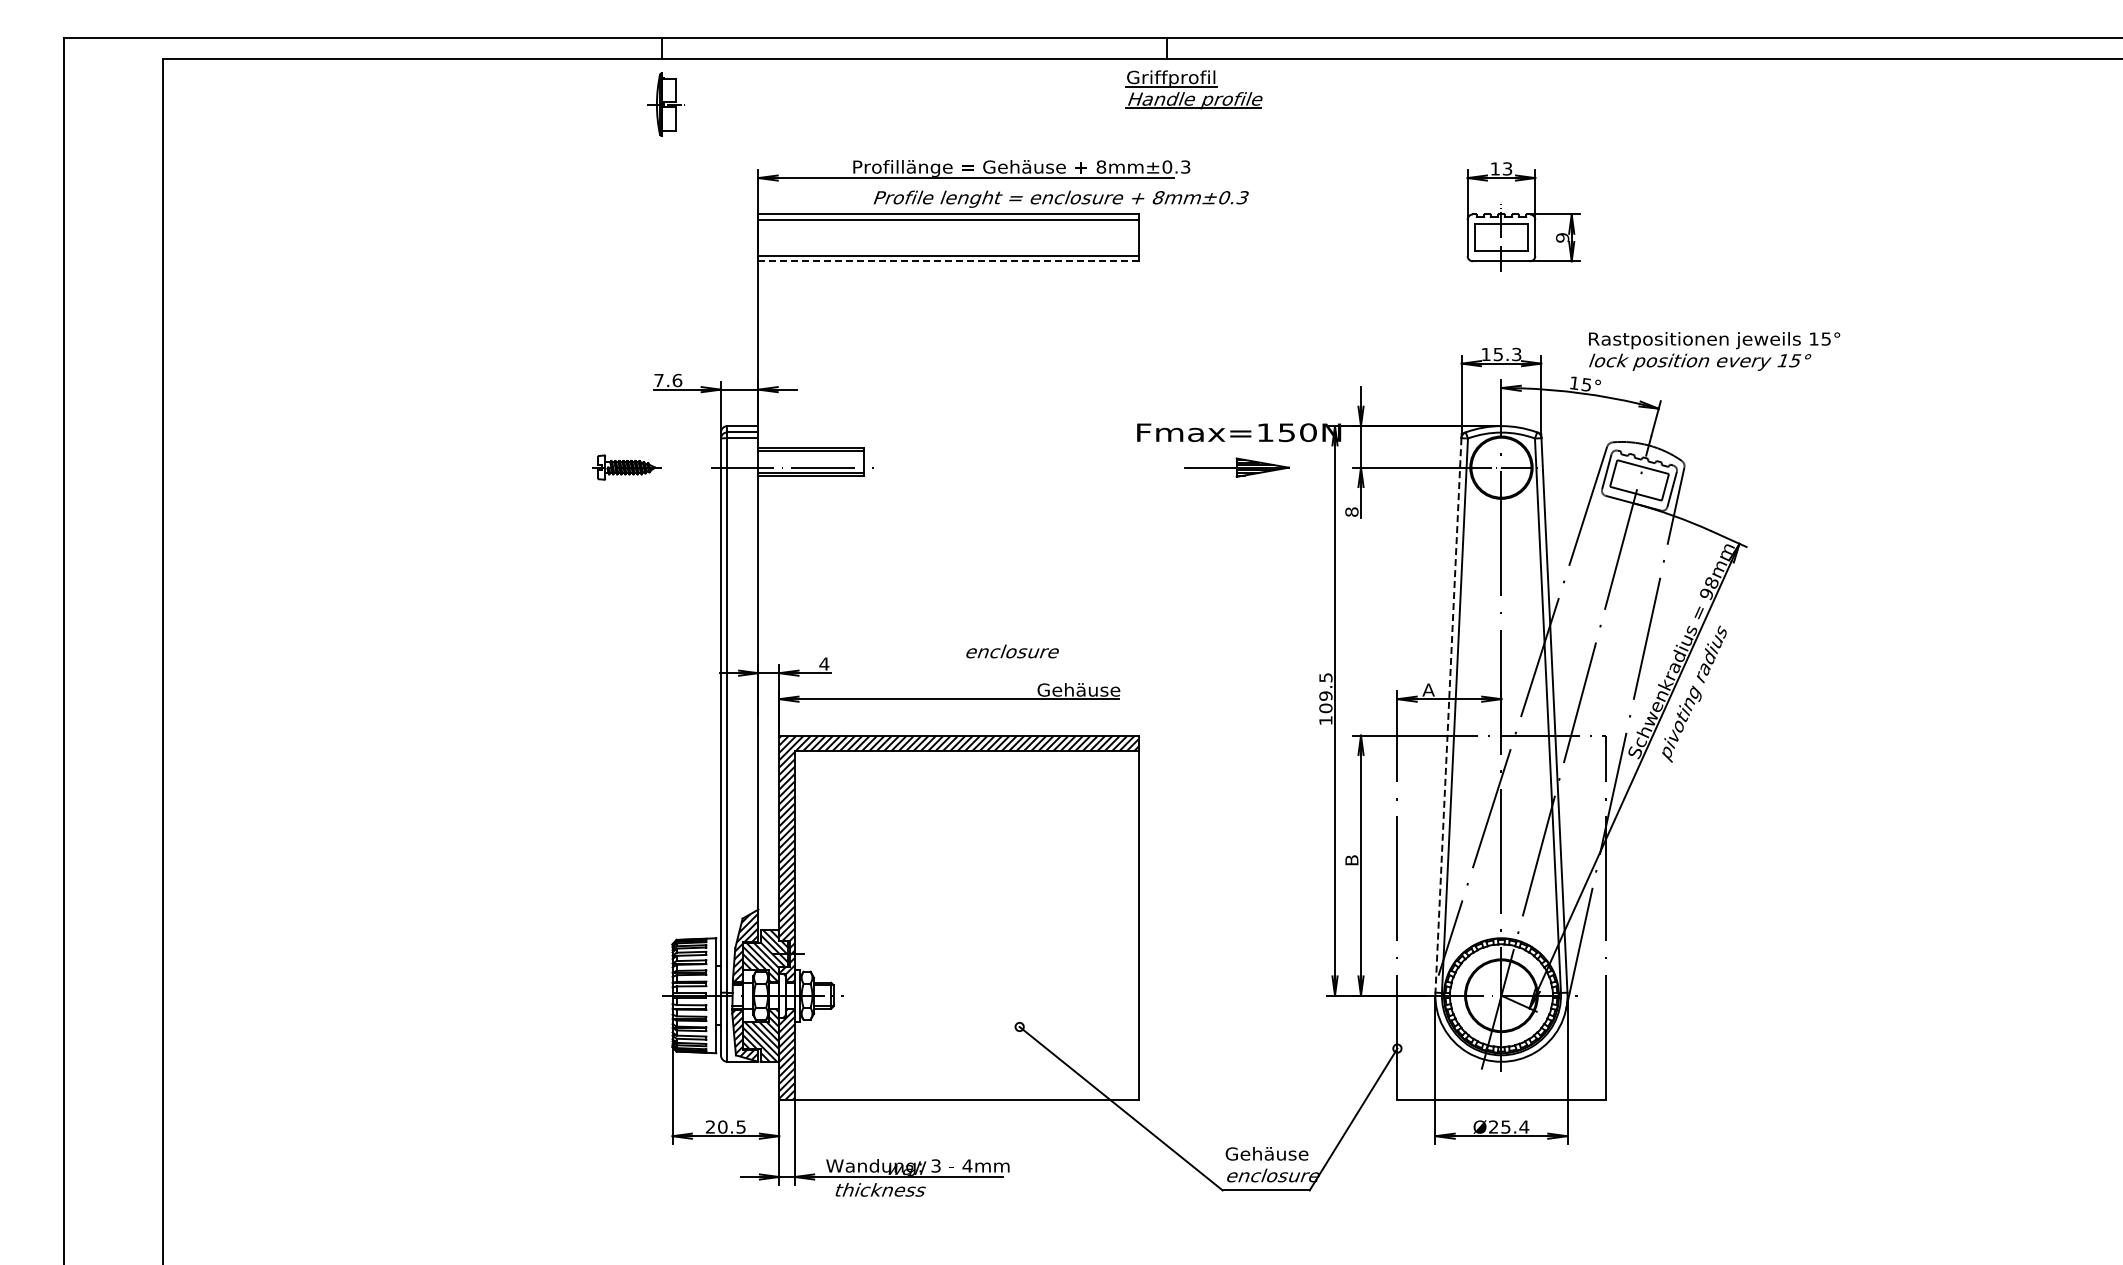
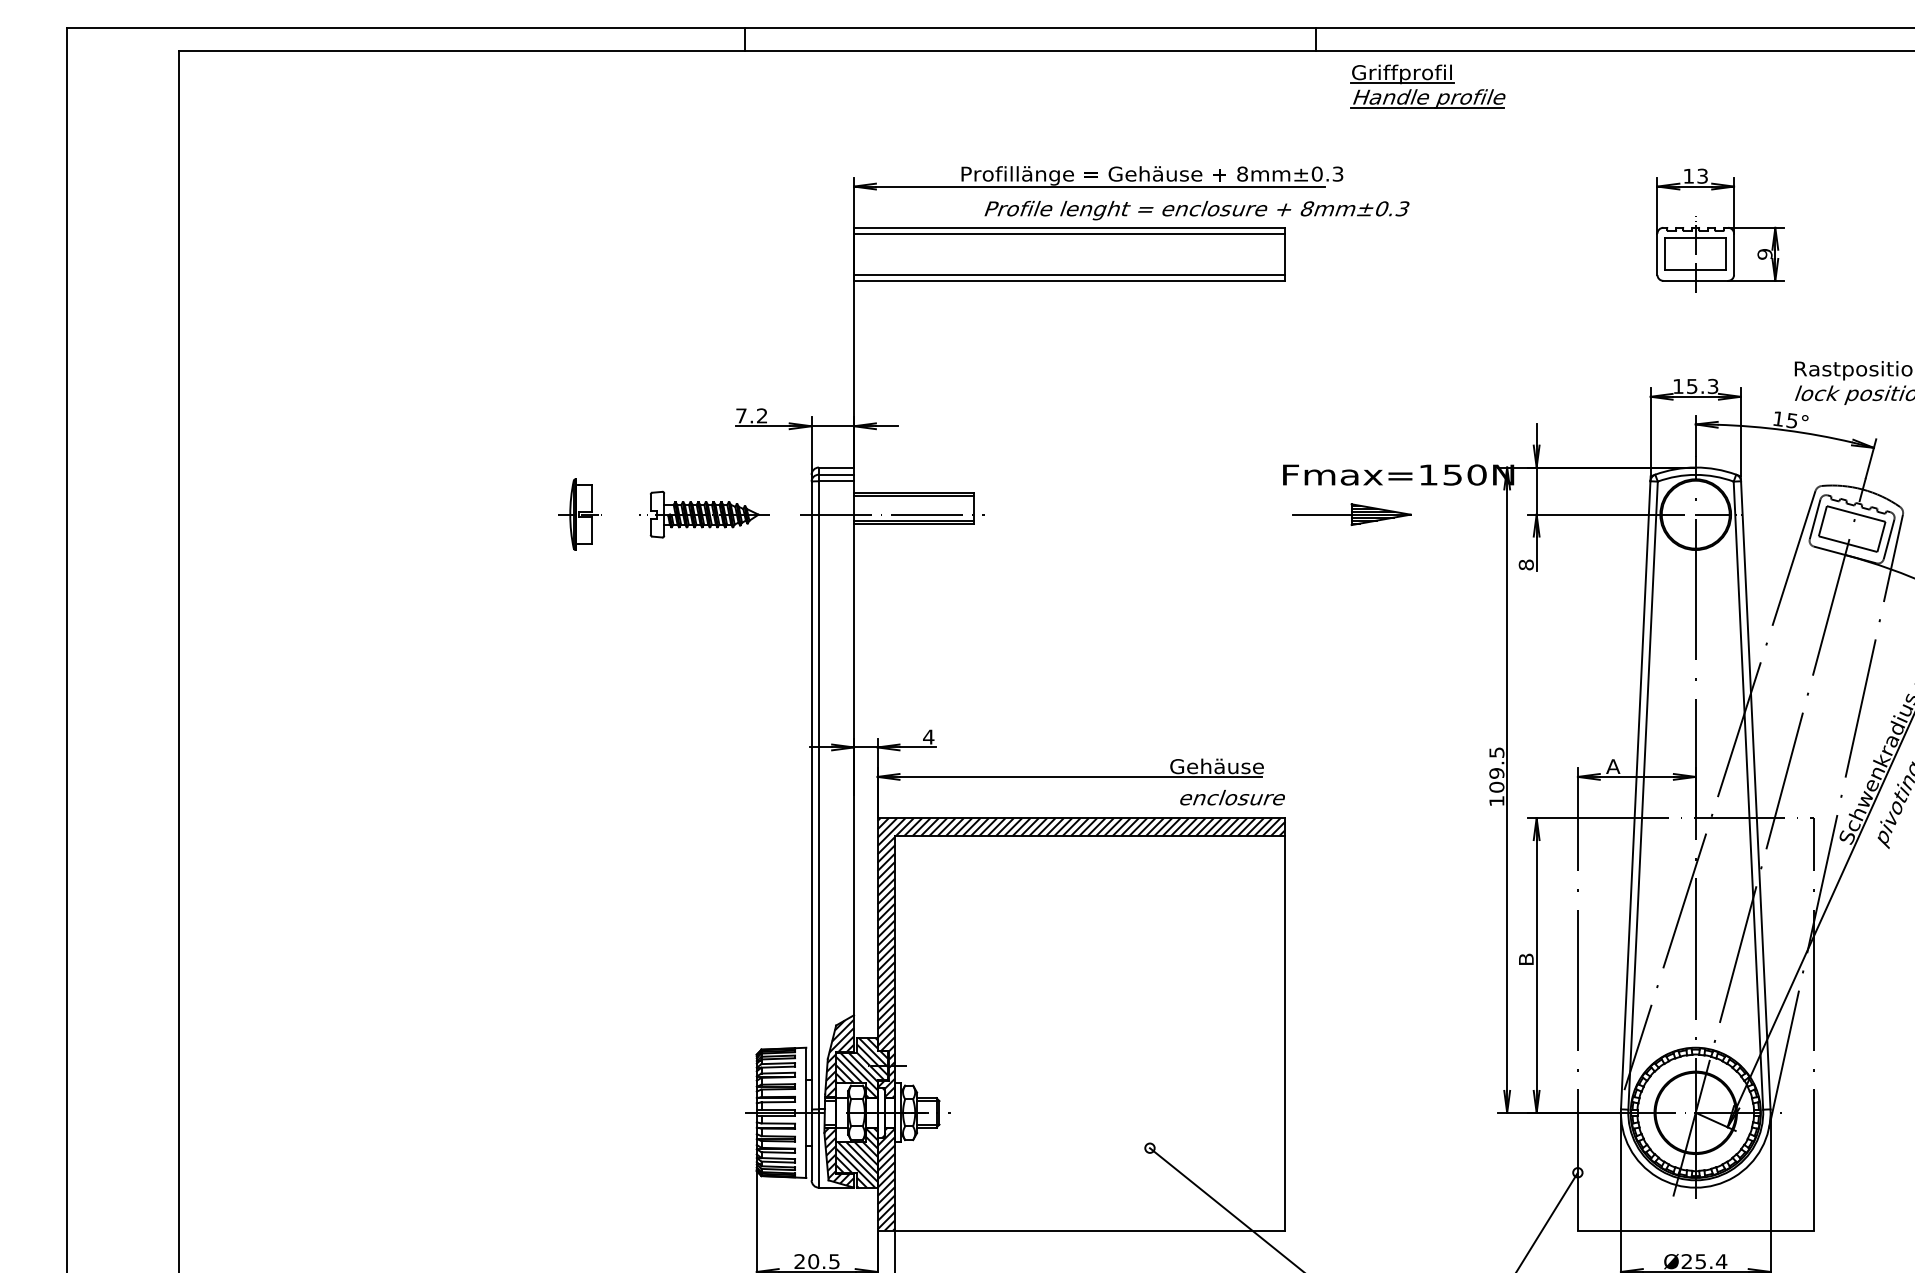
part: (1193, 89) -> (1427, 86), moved
part: (665, 104) -> (579, 514), moved
line: (949, 261) -> (1070, 281), dashed -> solid
text: (677, 380) -> (762, 415), 7.6 -> 7.2
part: (626, 467) -> (704, 514), size x1.67
part: (1236, 467) -> (1351, 514), moved
text: (1012, 651) -> (1232, 797), moved
line: (1448, 715) -> (1635, 795), dashed -> solid

